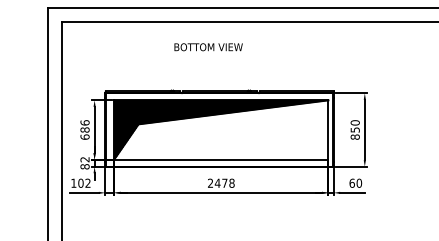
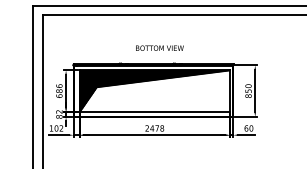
text: (208, 46) -> (159, 47), moved

